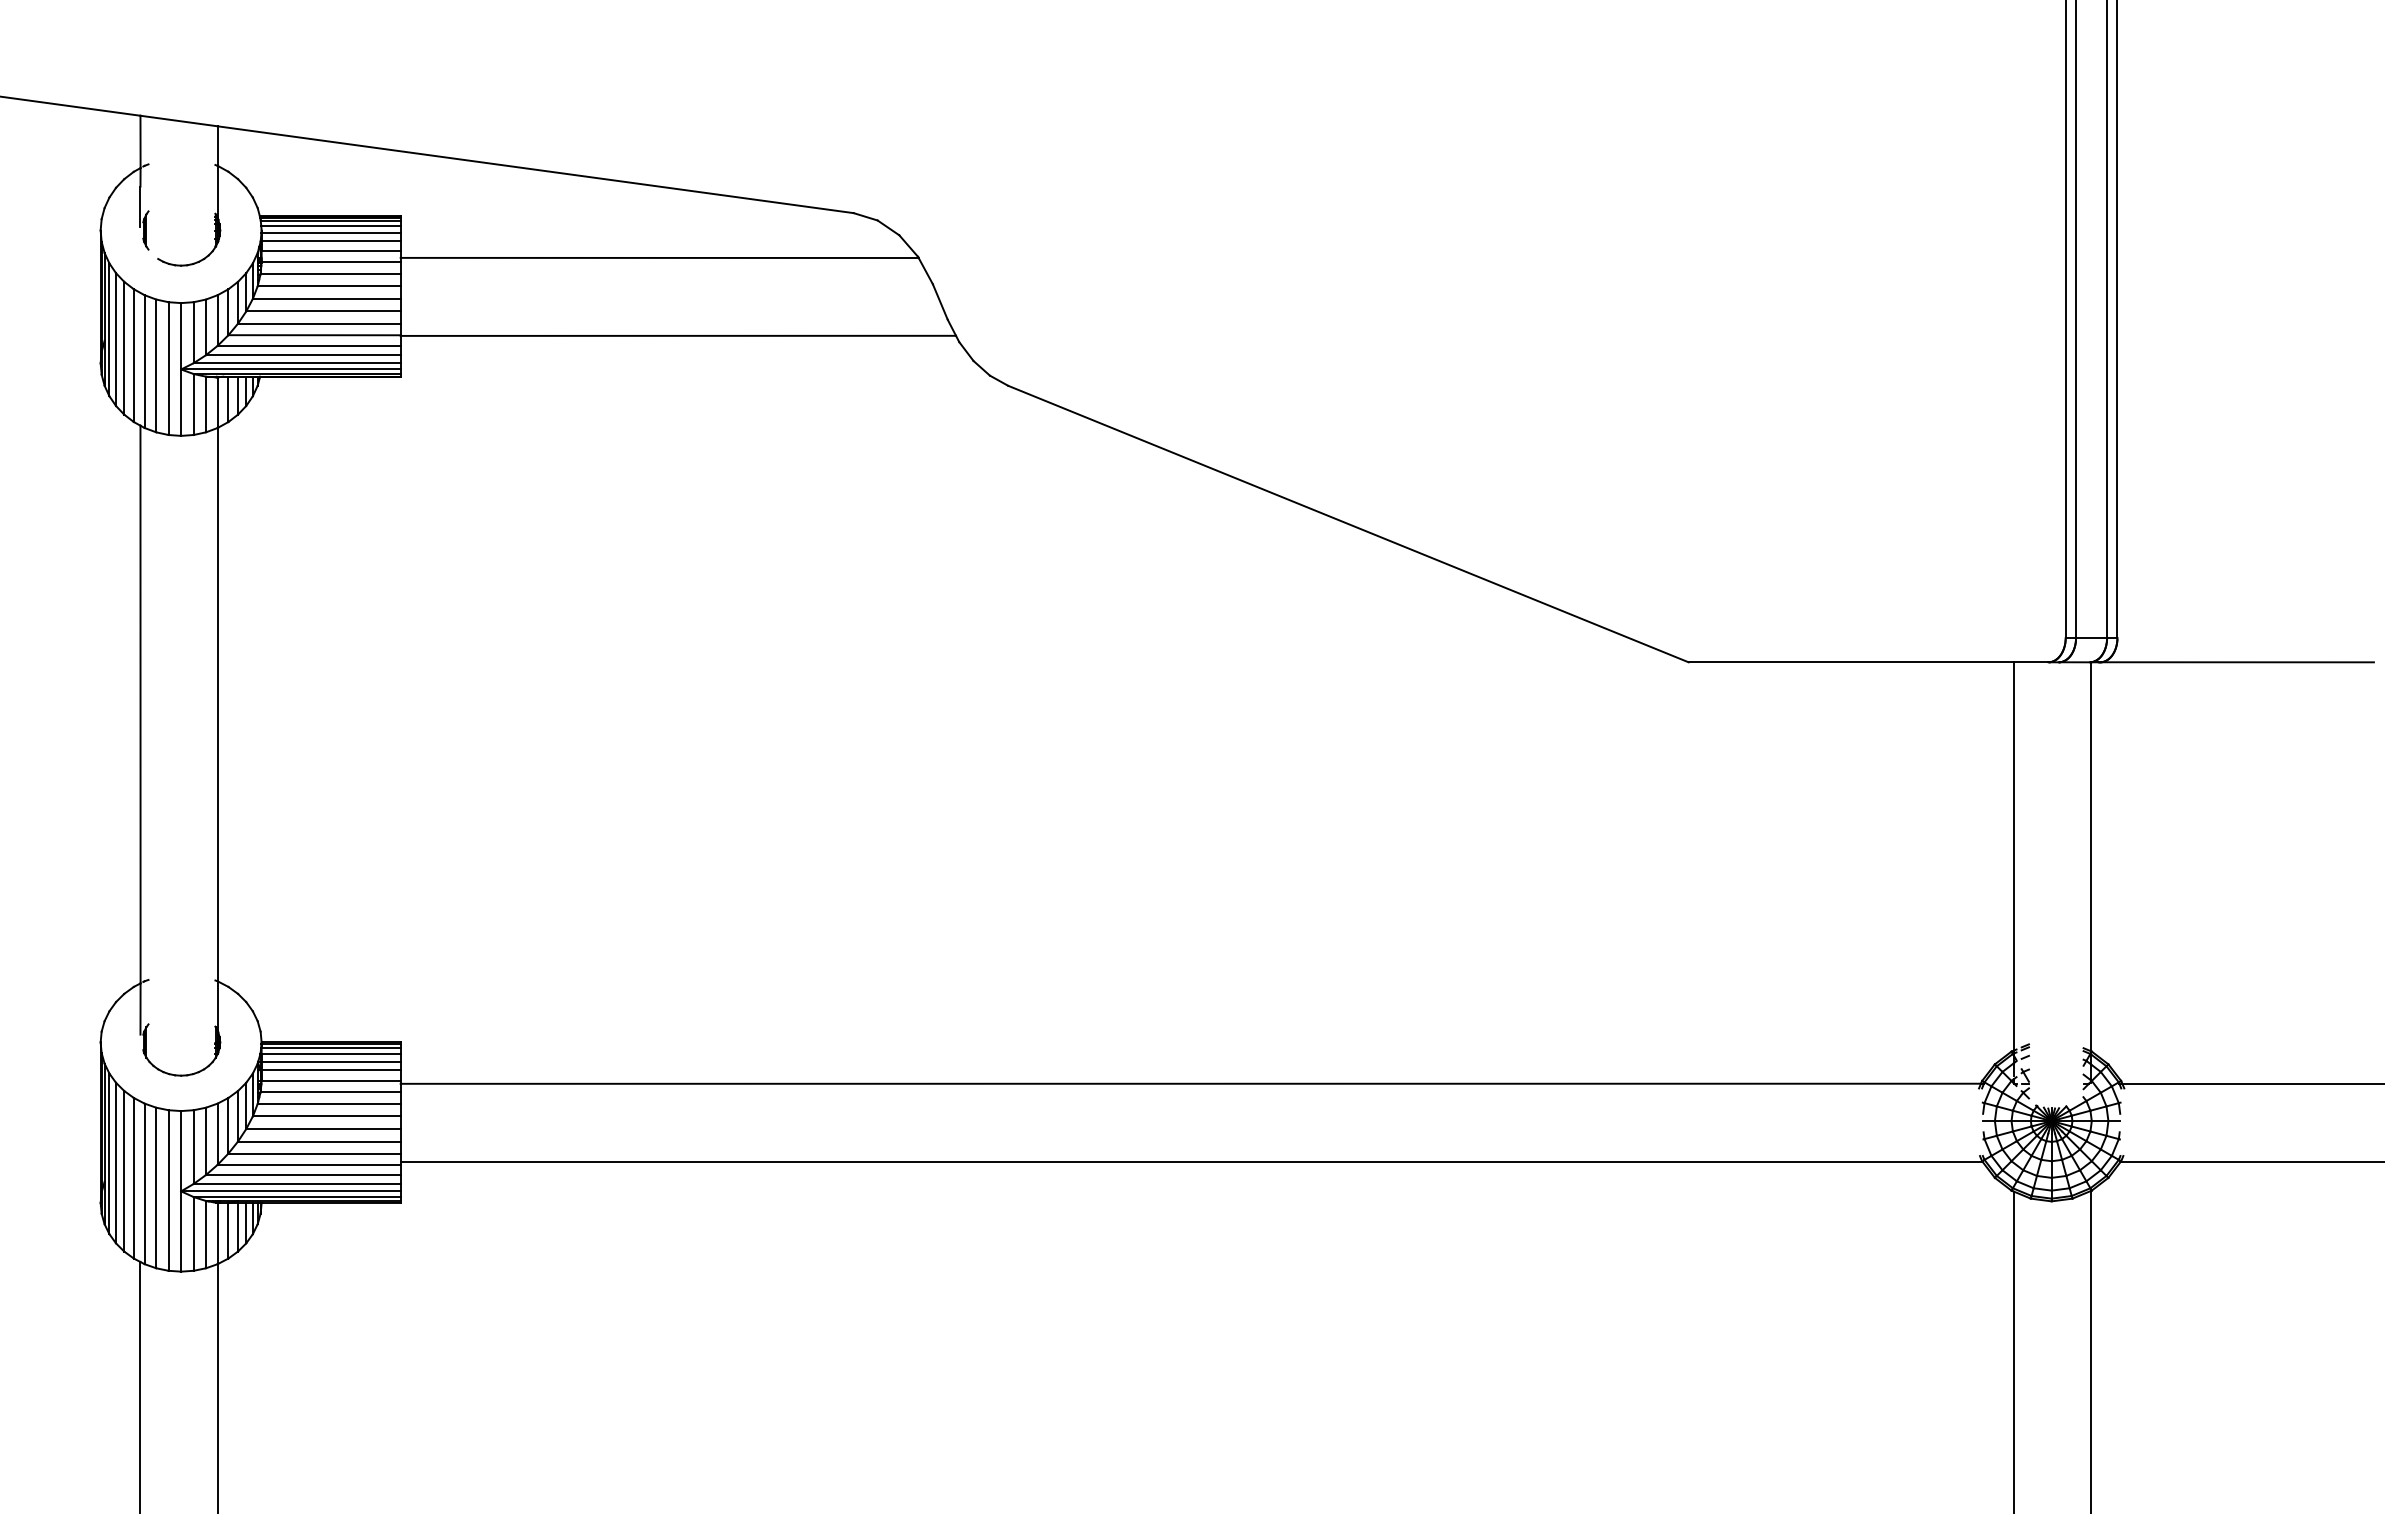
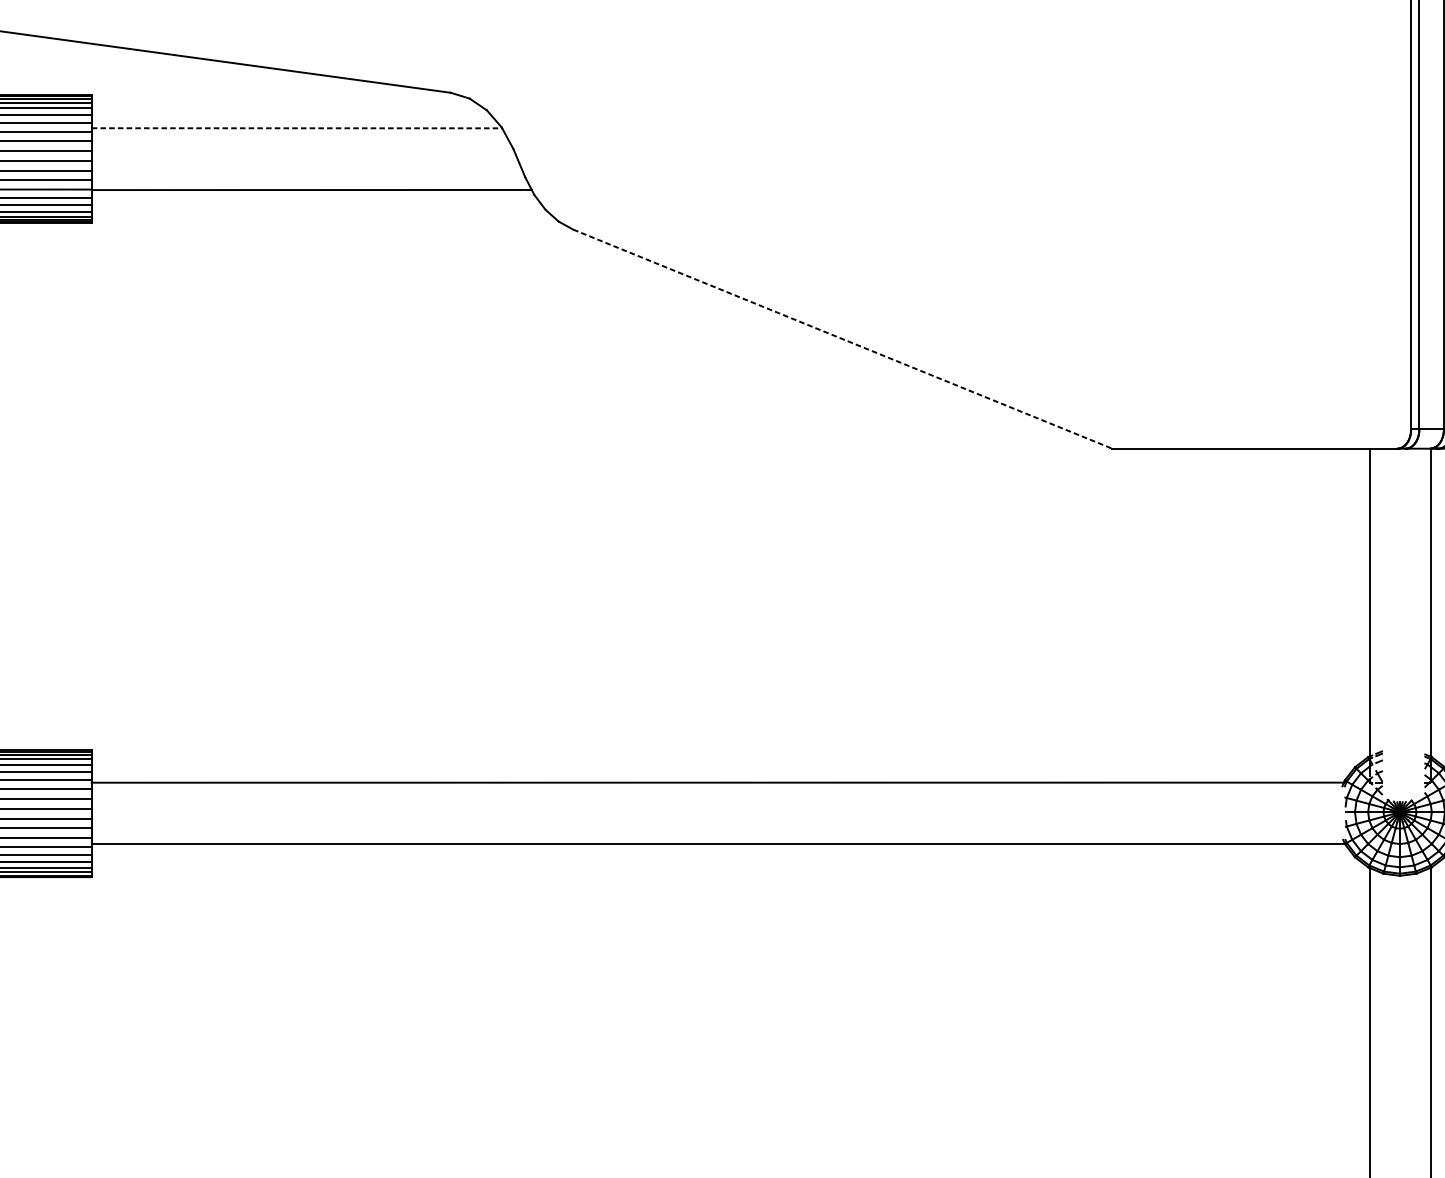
line: (660, 257) -> (297, 127), solid -> dashed
line: (1348, 524) -> (842, 339), solid -> dashed

